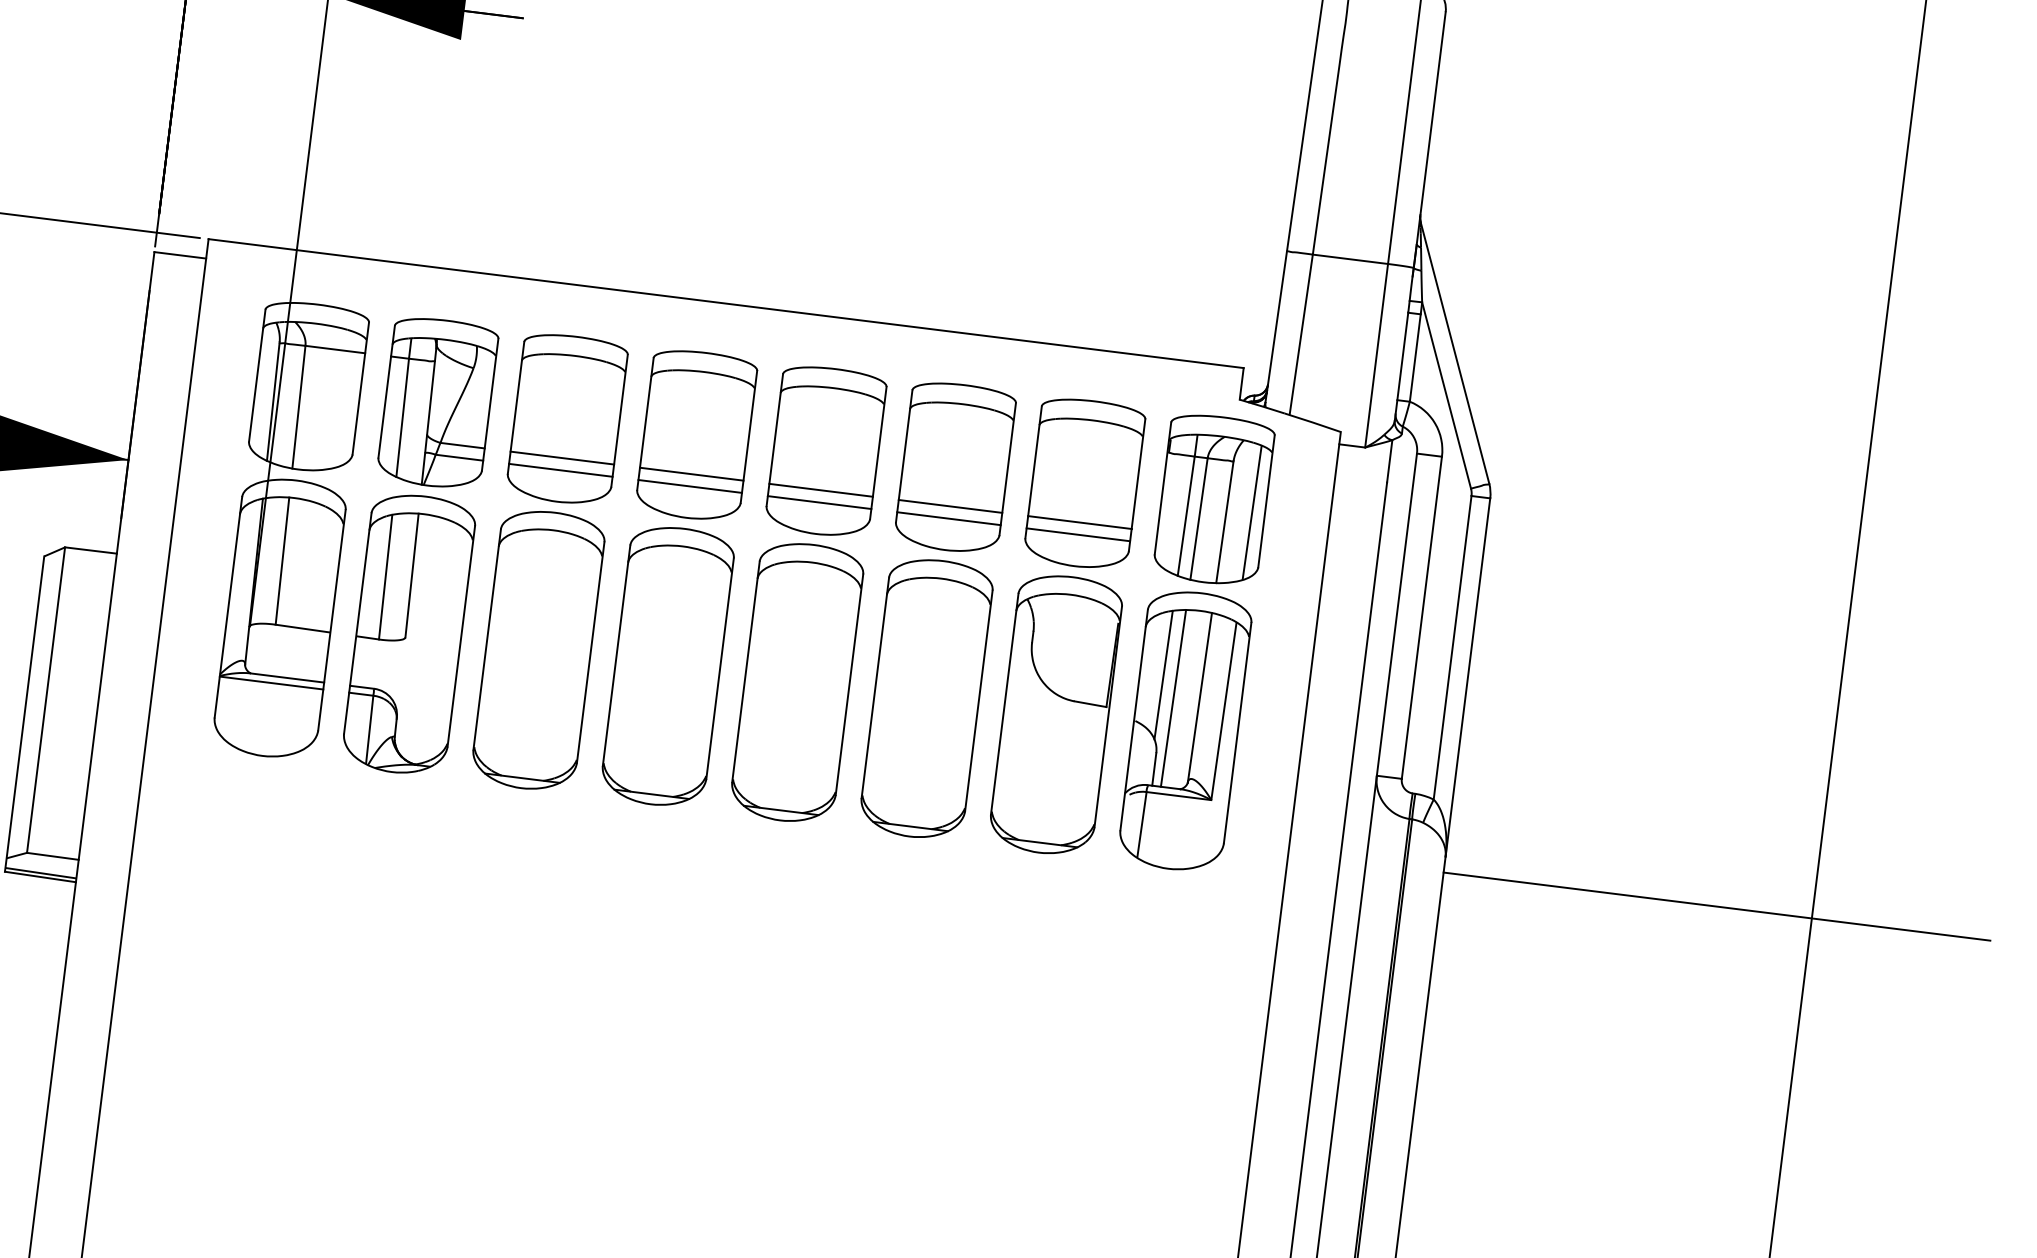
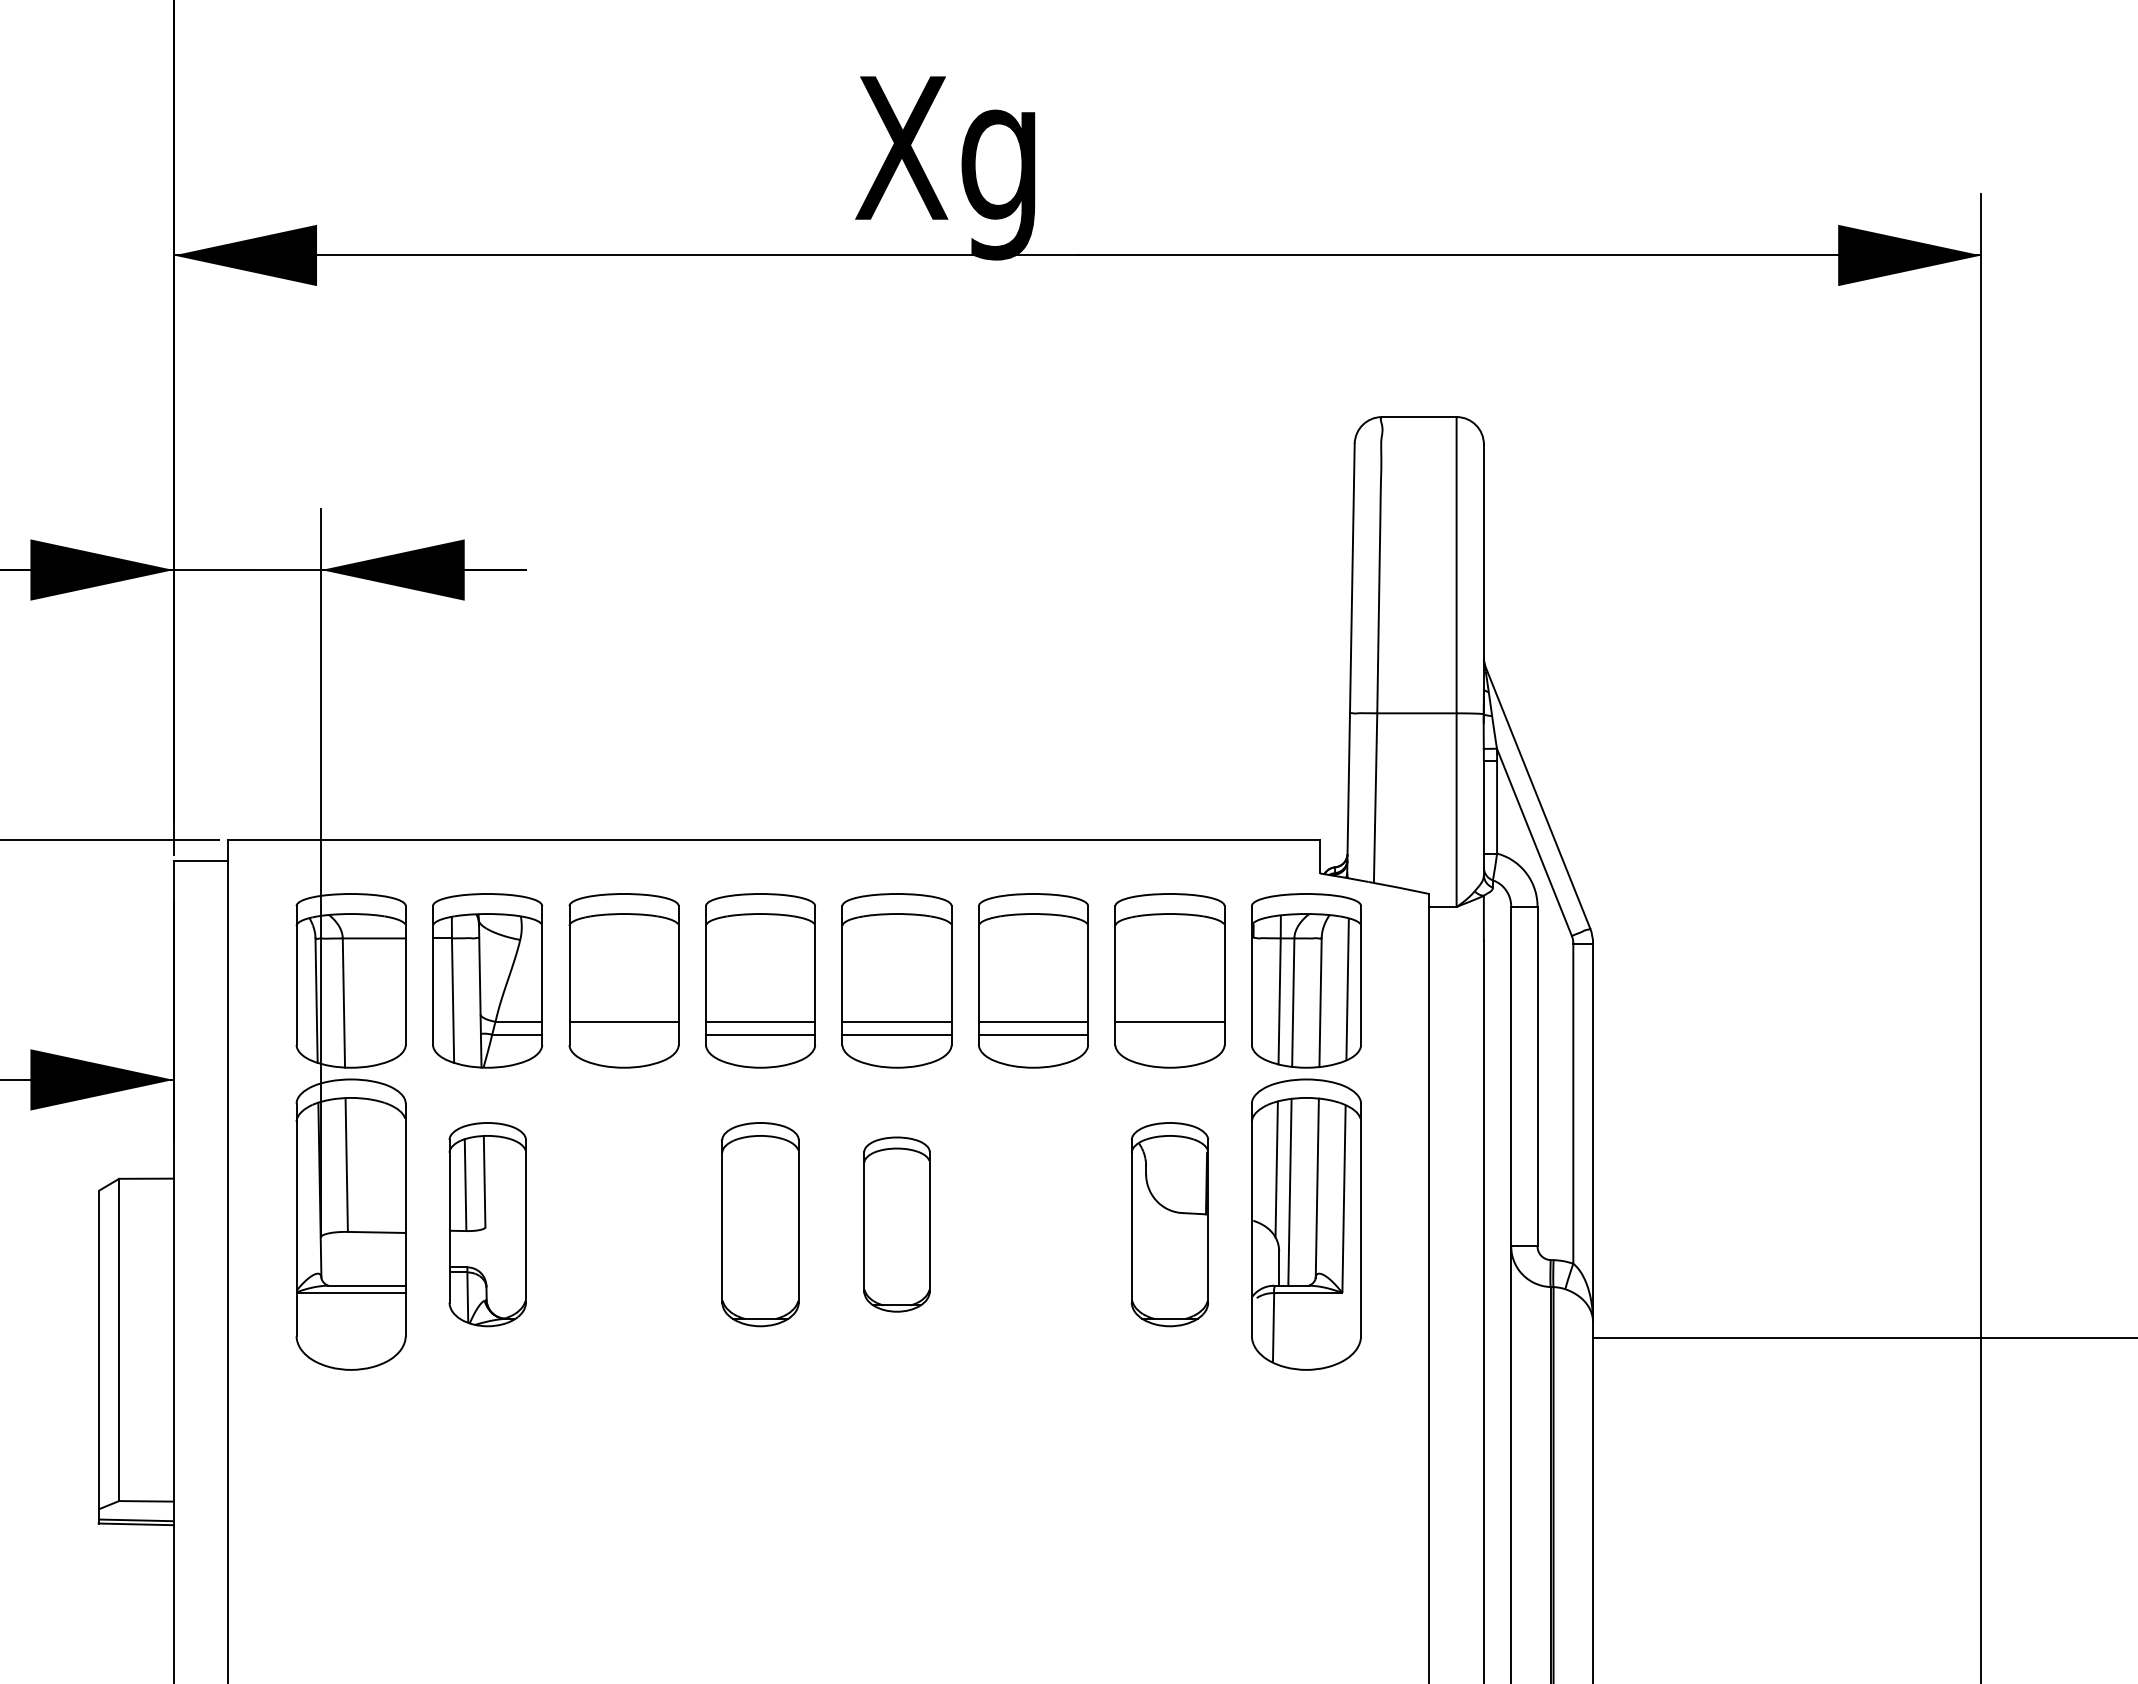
line: (560, 470) -> (623, 1034), removed
line: (1077, 534) -> (1169, 1034), removed
part: (408, 634) -> (487, 1224), size x0.7
part: (537, 650) -> (623, 1224), removed
part: (667, 666) -> (760, 1224), size x0.7
part: (796, 682) -> (896, 1224), size x0.6
part: (926, 698) -> (1033, 1224), removed
part: (1055, 714) -> (1169, 1224), size x0.7

